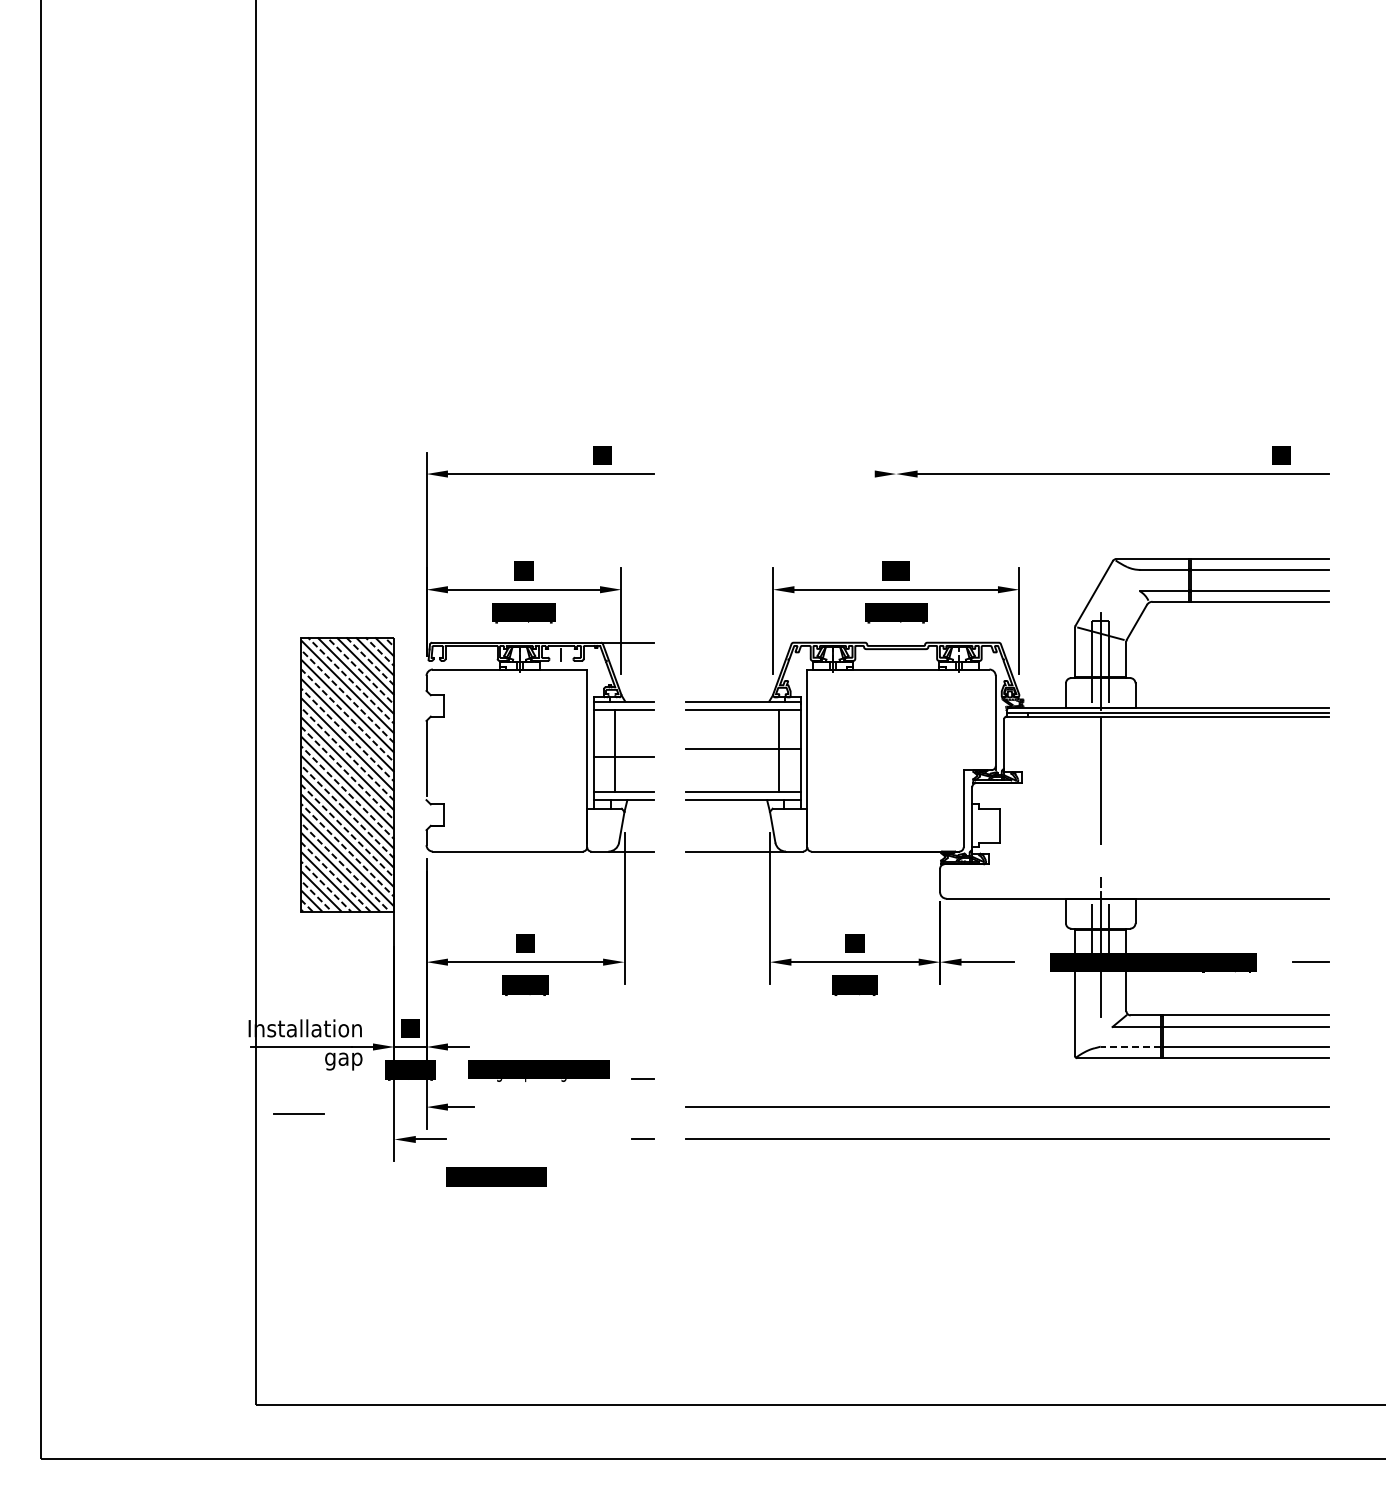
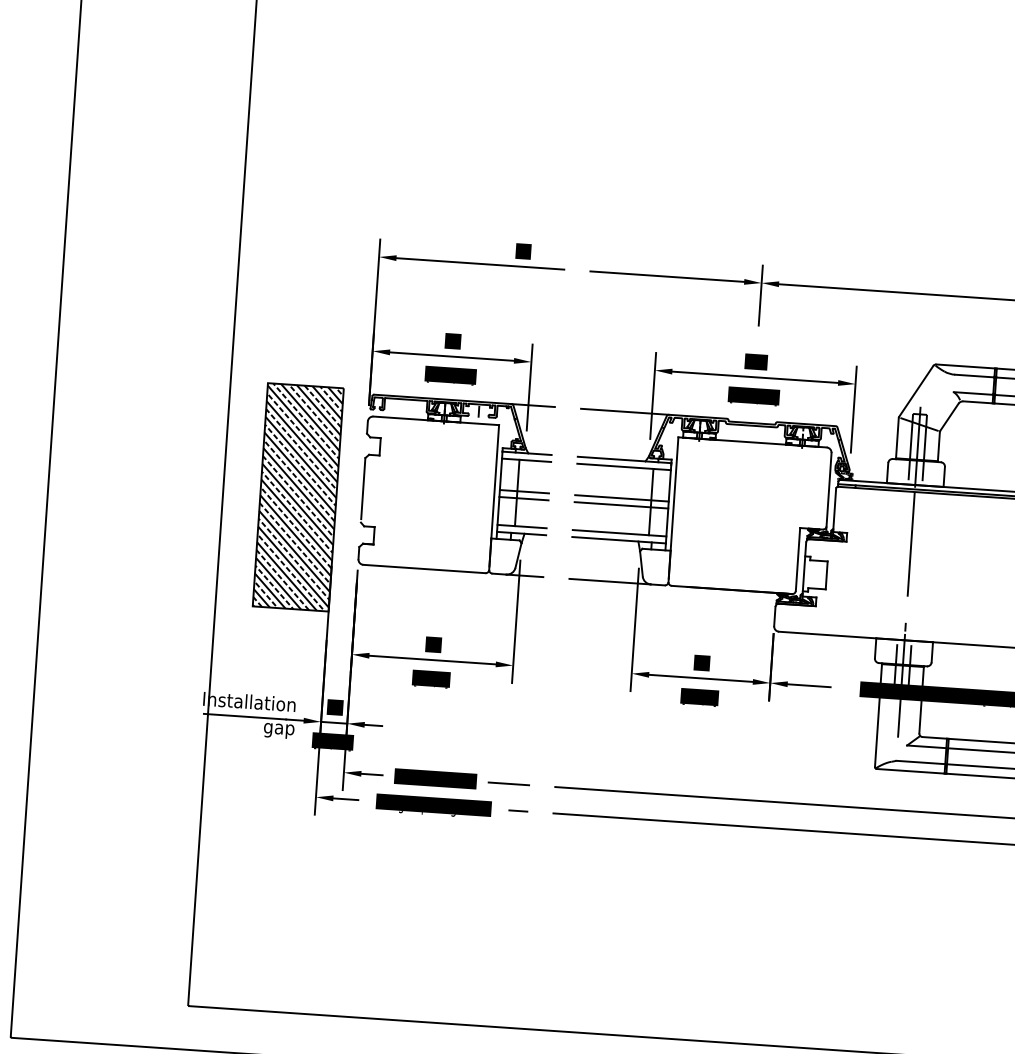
line: (780, 474) -> (667, 277), added
line: (896, 489) -> (761, 295), added
line: (739, 642) -> (624, 411), added
line: (623, 748) -> (524, 491), added
line: (743, 757) -> (621, 505), added
line: (1130, 1046) -> (920, 762), dashed -> solid
text: (538, 1070) -> (433, 806), moved
line: (642, 1078) -> (521, 761), removed
line: (298, 1113) -> (508, 783), moved
text: (496, 1176) -> (435, 778), moved

